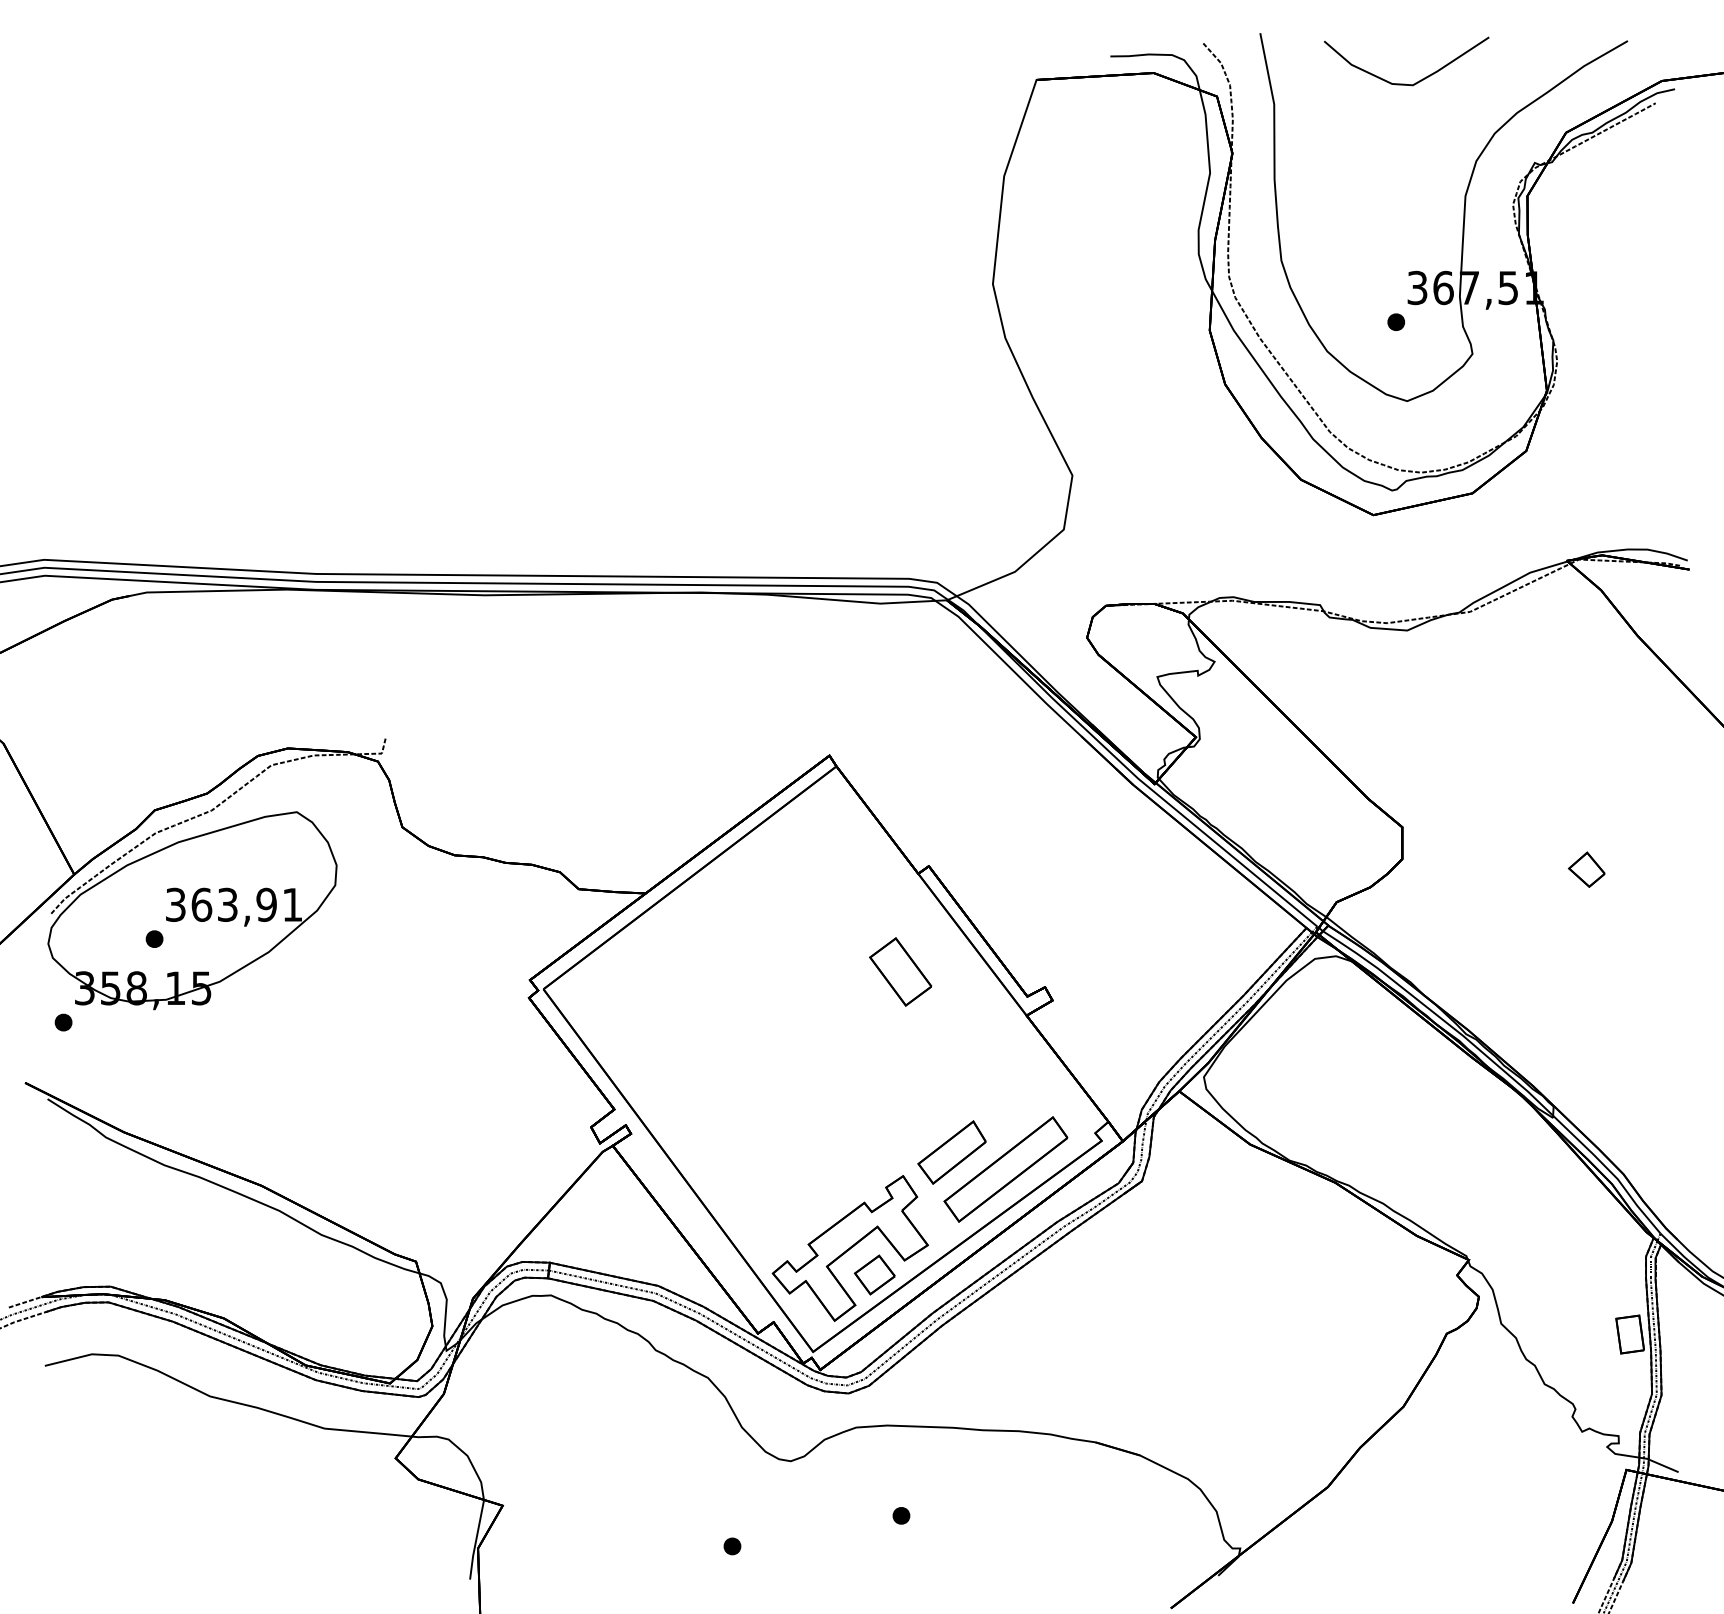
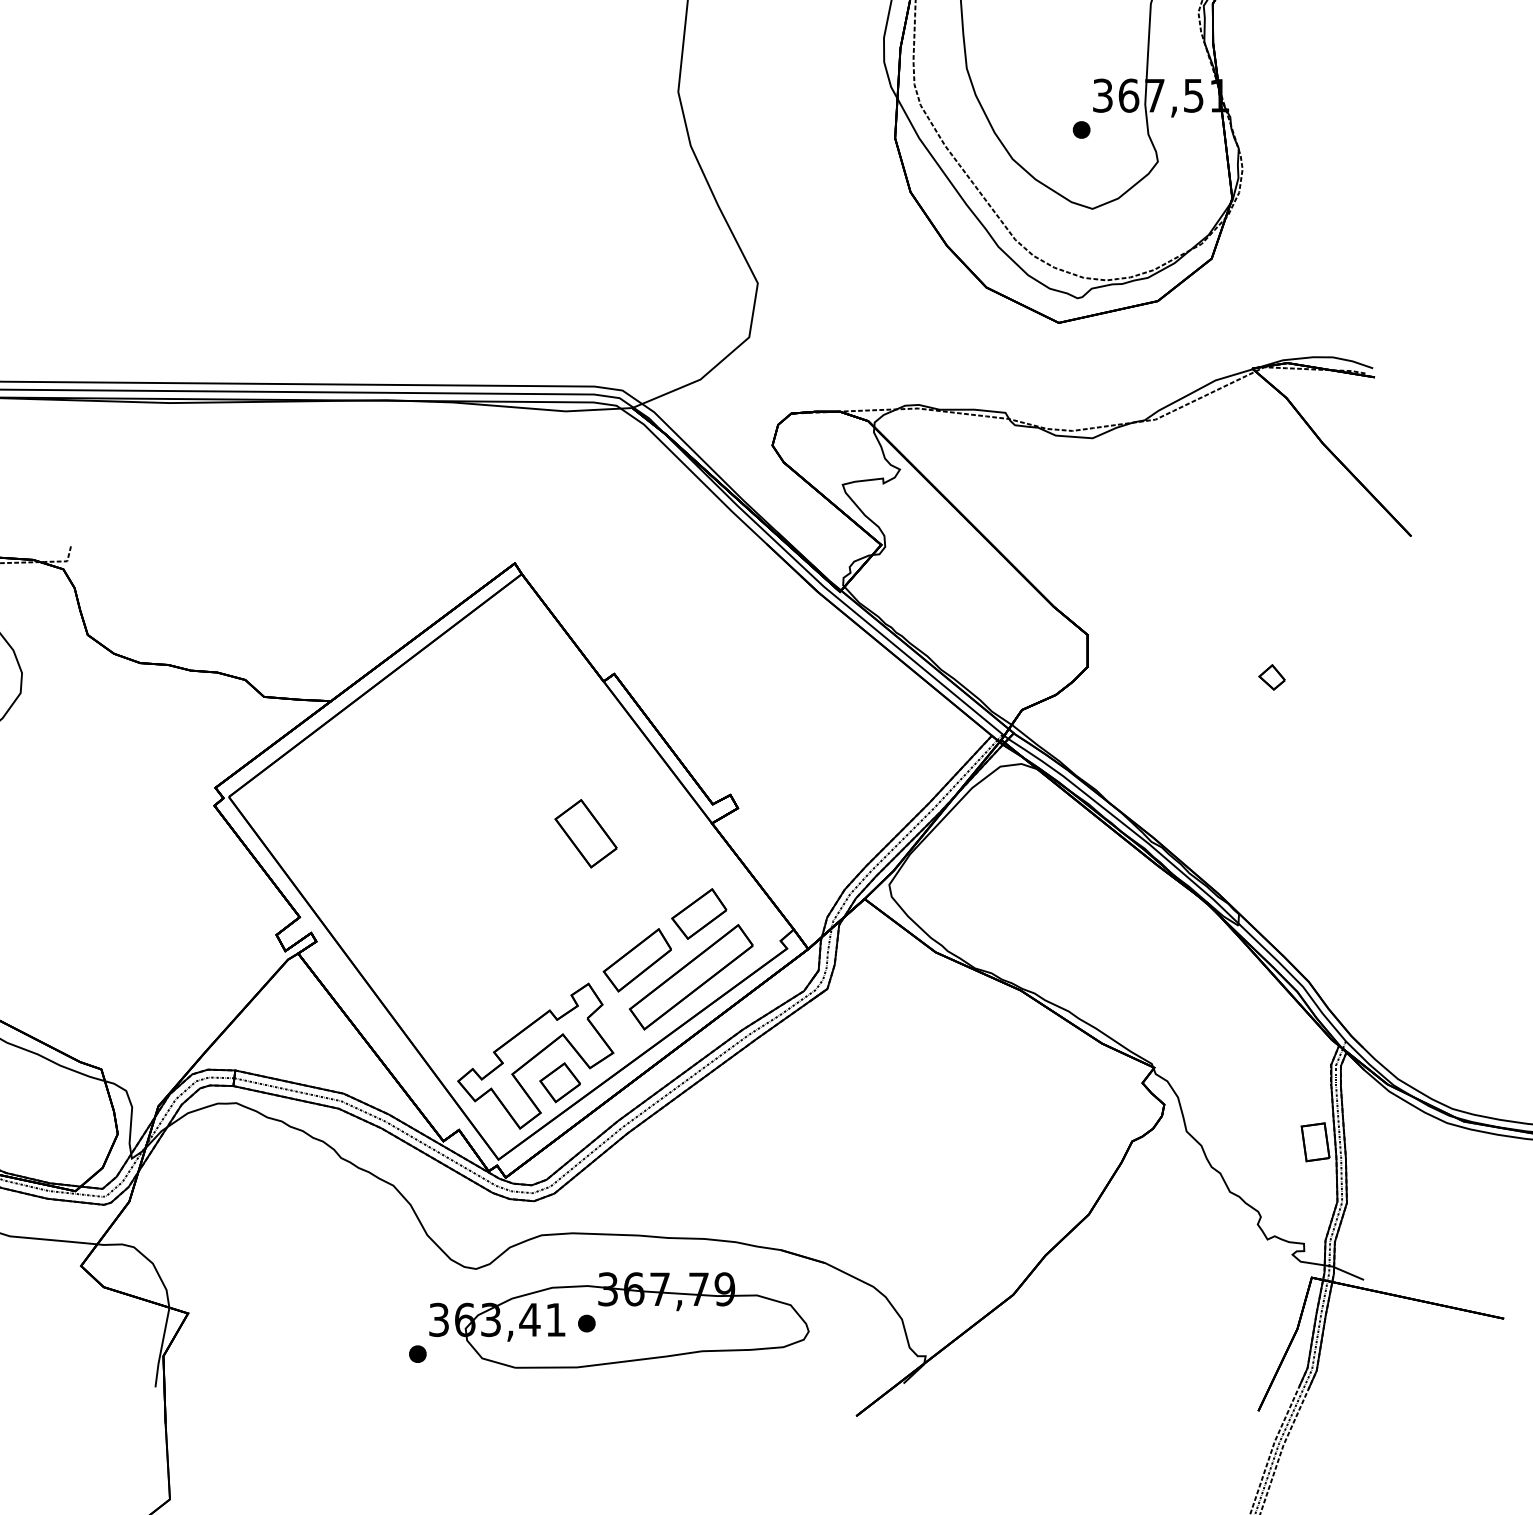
part: (1586, 869) -> (1271, 677), size x0.71
part: (900, 971) -> (585, 833), moved
part: (1013, 1106) -> (698, 914), added
part: (934, 1512) -> (619, 1320), added

